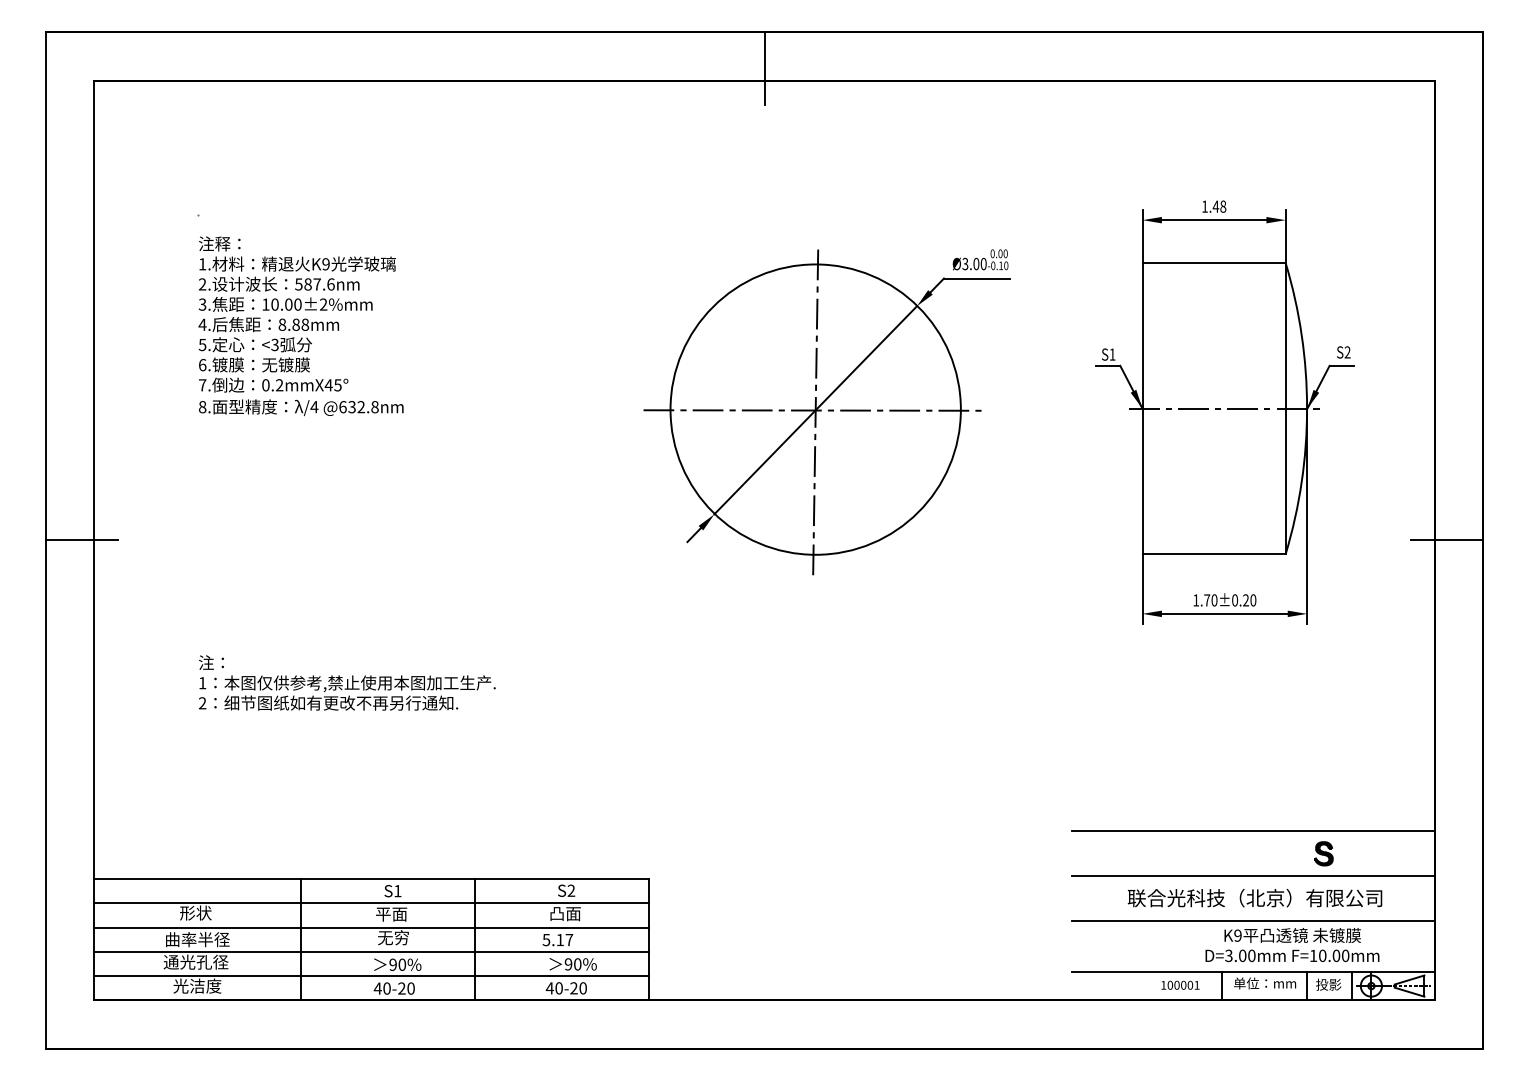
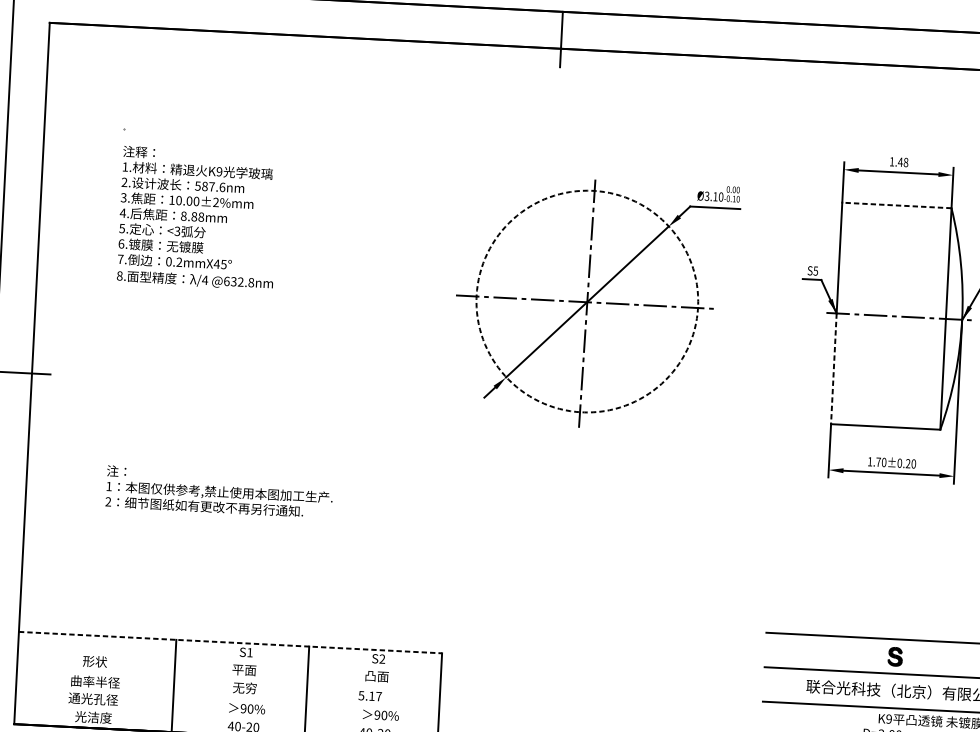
text: (976, 263) -> (715, 196), Ø3.00 -> Ø3.10
line: (1214, 263) -> (897, 205), solid -> dashed
text: (1112, 354) -> (815, 271), S1 -> S5
circle: (815, 409) -> (587, 301), solid -> dashed
line: (1142, 481) -> (833, 369), solid -> dashed
part: (1323, 853) -> (894, 656), moved
line: (372, 879) -> (231, 642), solid -> dashed
line: (371, 903) -> (229, 661), removed
line: (371, 927) -> (228, 679), removed
line: (371, 951) -> (227, 697), removed
line: (371, 976) -> (226, 716), removed

